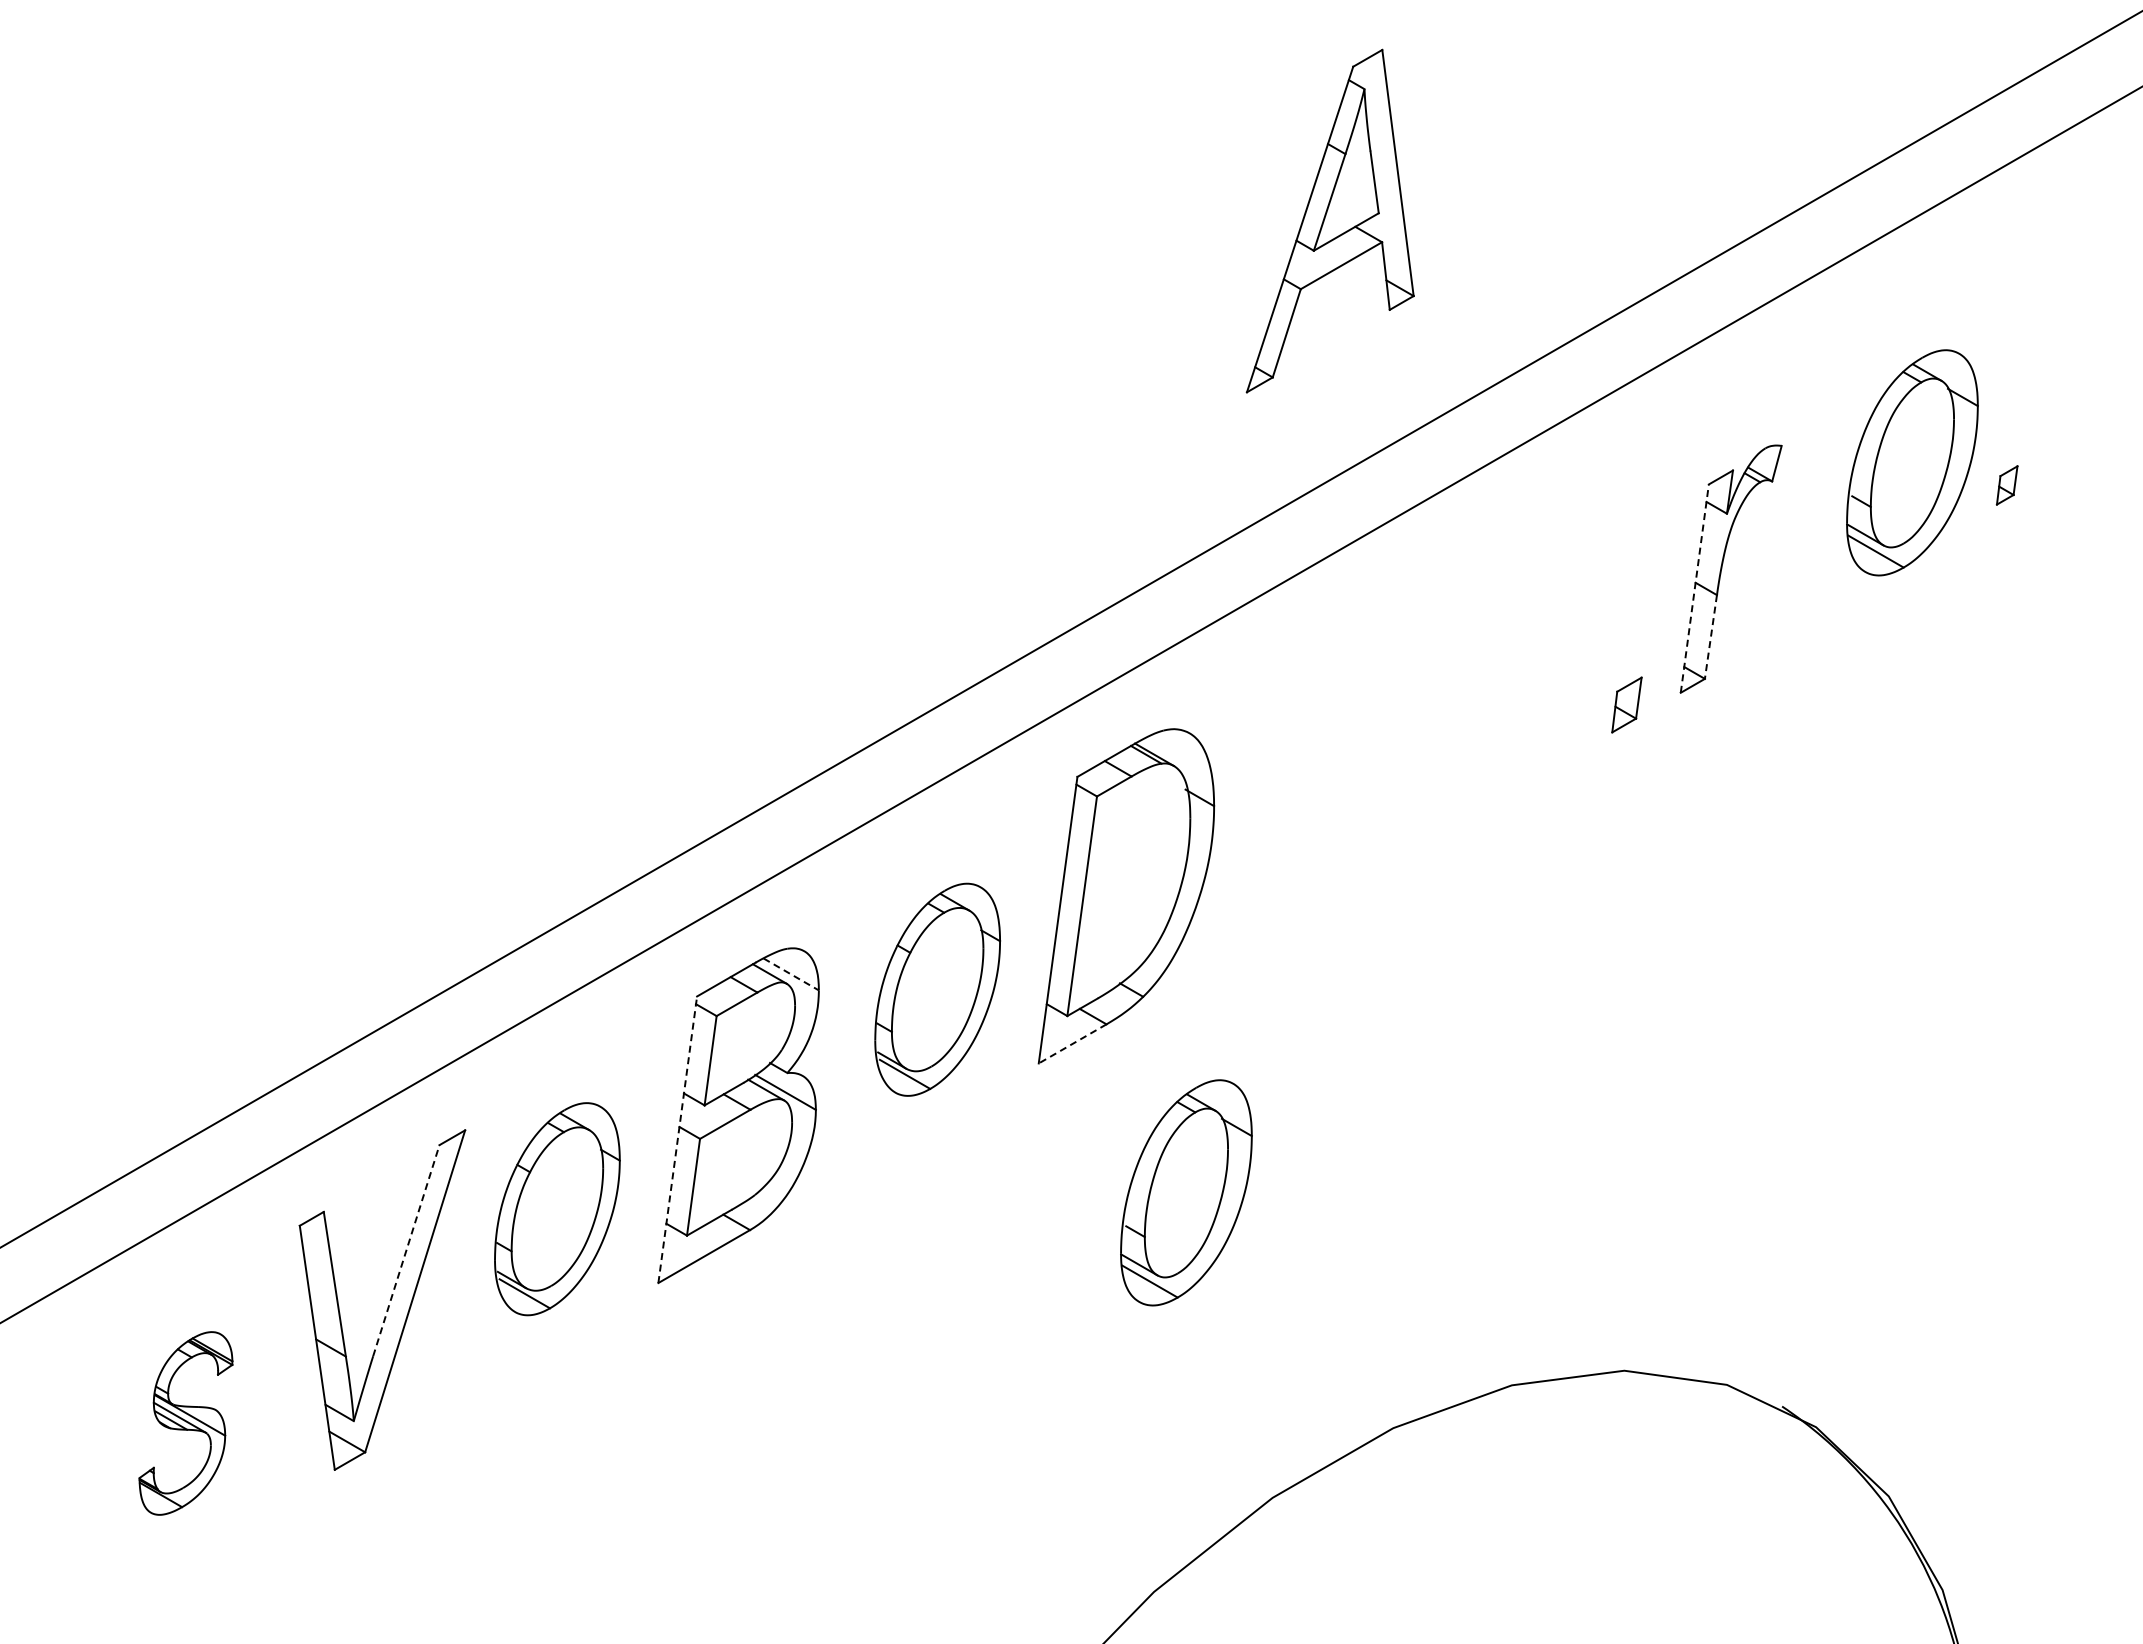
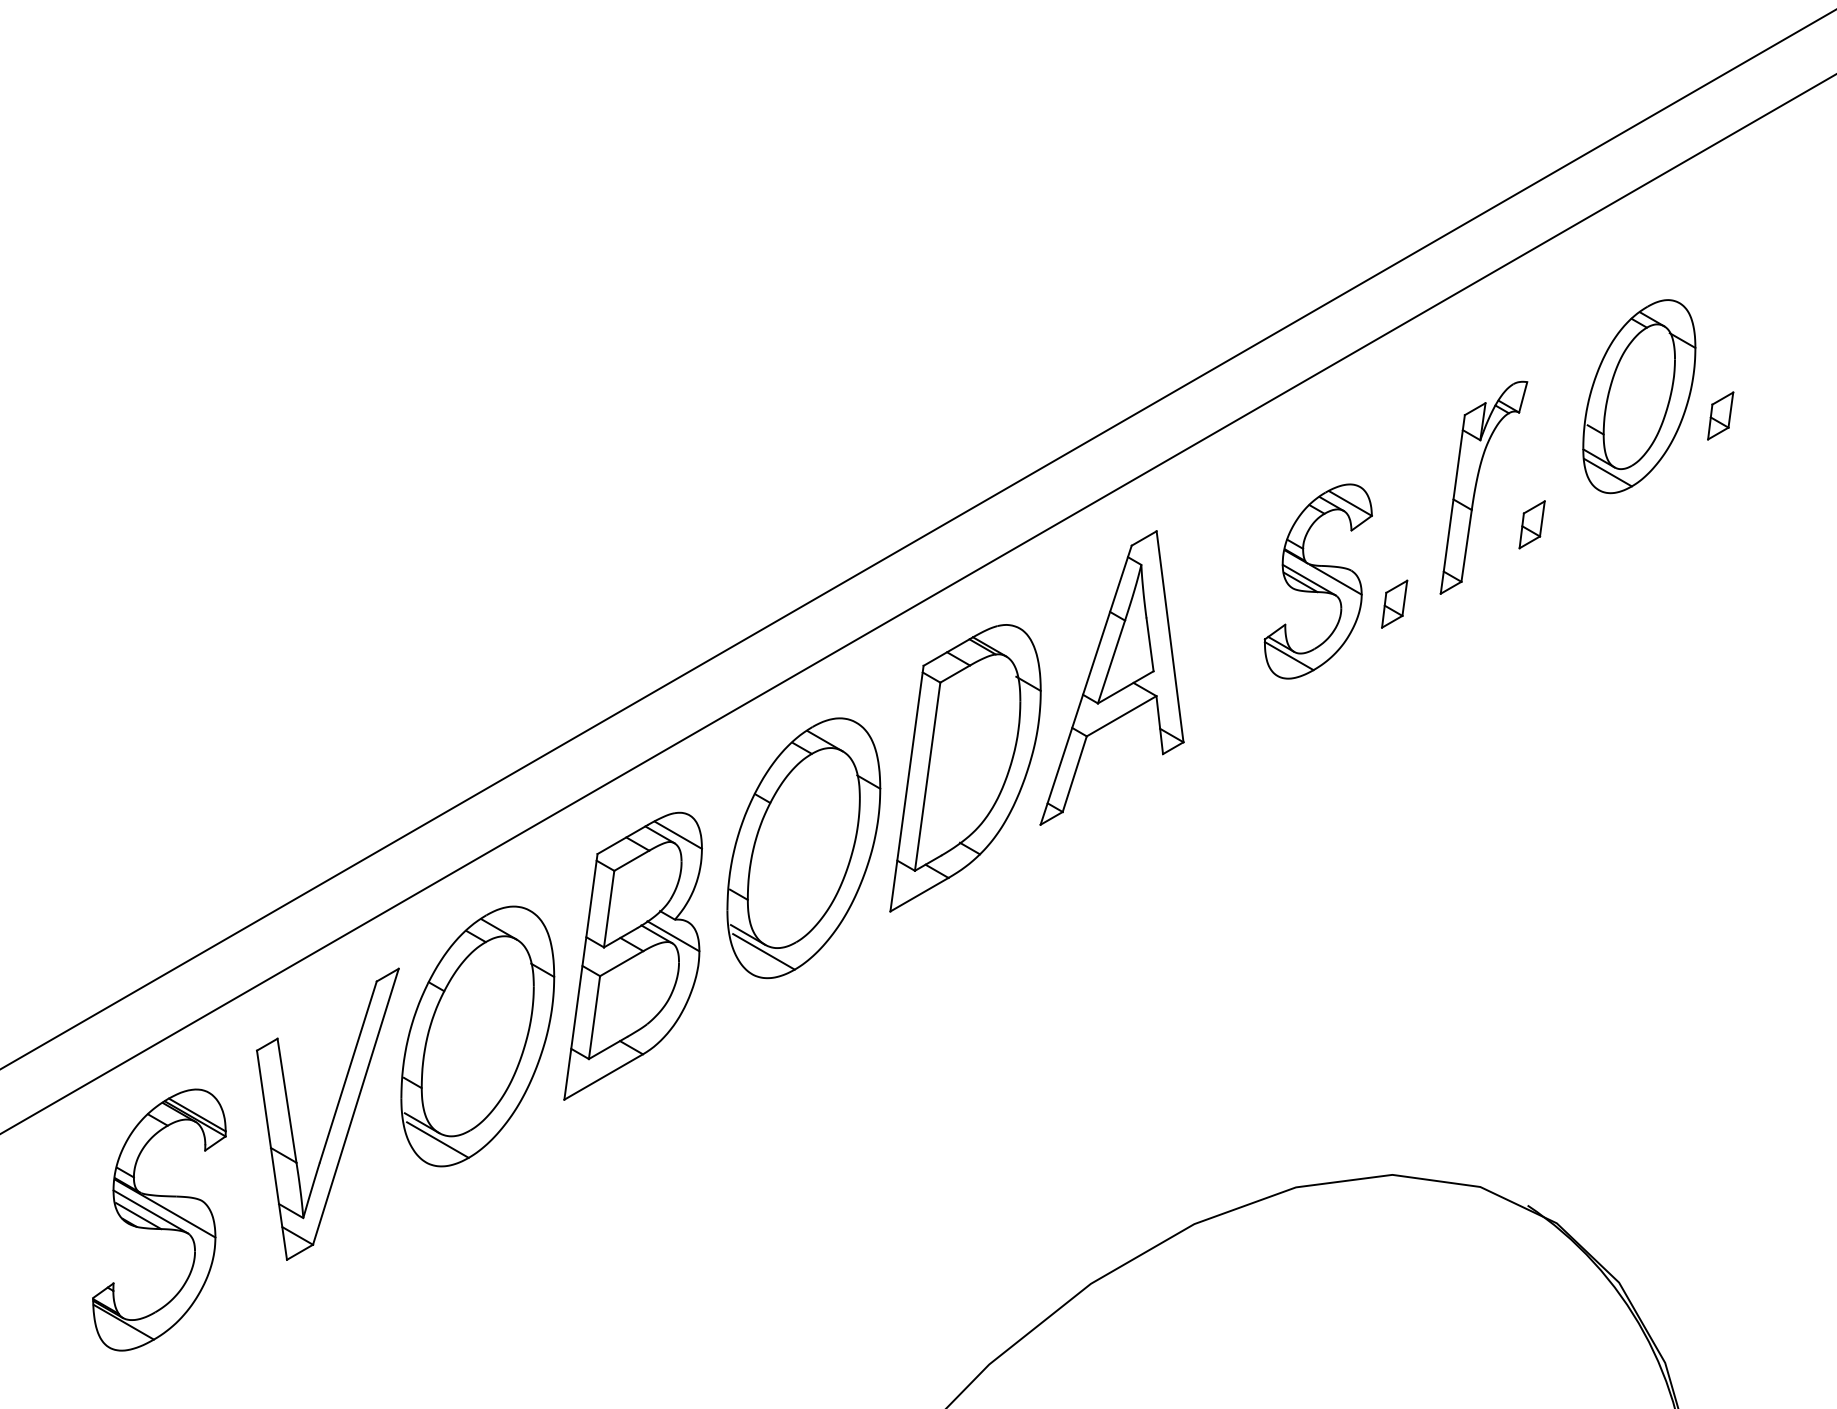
part: (1329, 220) -> (1111, 677), moved
part: (2006, 485) -> (1719, 416), size x1.43
line: (1694, 588) -> (1452, 504), dashed -> solid
part: (1787, 612) -> (1532, 524), added
line: (1710, 637) -> (1466, 546), dashed -> solid
part: (1537, 678) -> (1317, 581), added
line: (791, 974) -> (678, 835), dashed -> solid
part: (937, 989) -> (803, 848), size x1.43
line: (1072, 1044) -> (919, 895), dashed -> solid
line: (677, 1139) -> (580, 976), dashed -> solid
part: (1186, 1192) -> (1017, 1022), removed
part: (557, 1208) -> (477, 1035), size x1.43
line: (406, 1250) -> (348, 1071), dashed -> solid
part: (185, 1423) -> (159, 1220), size x1.67

